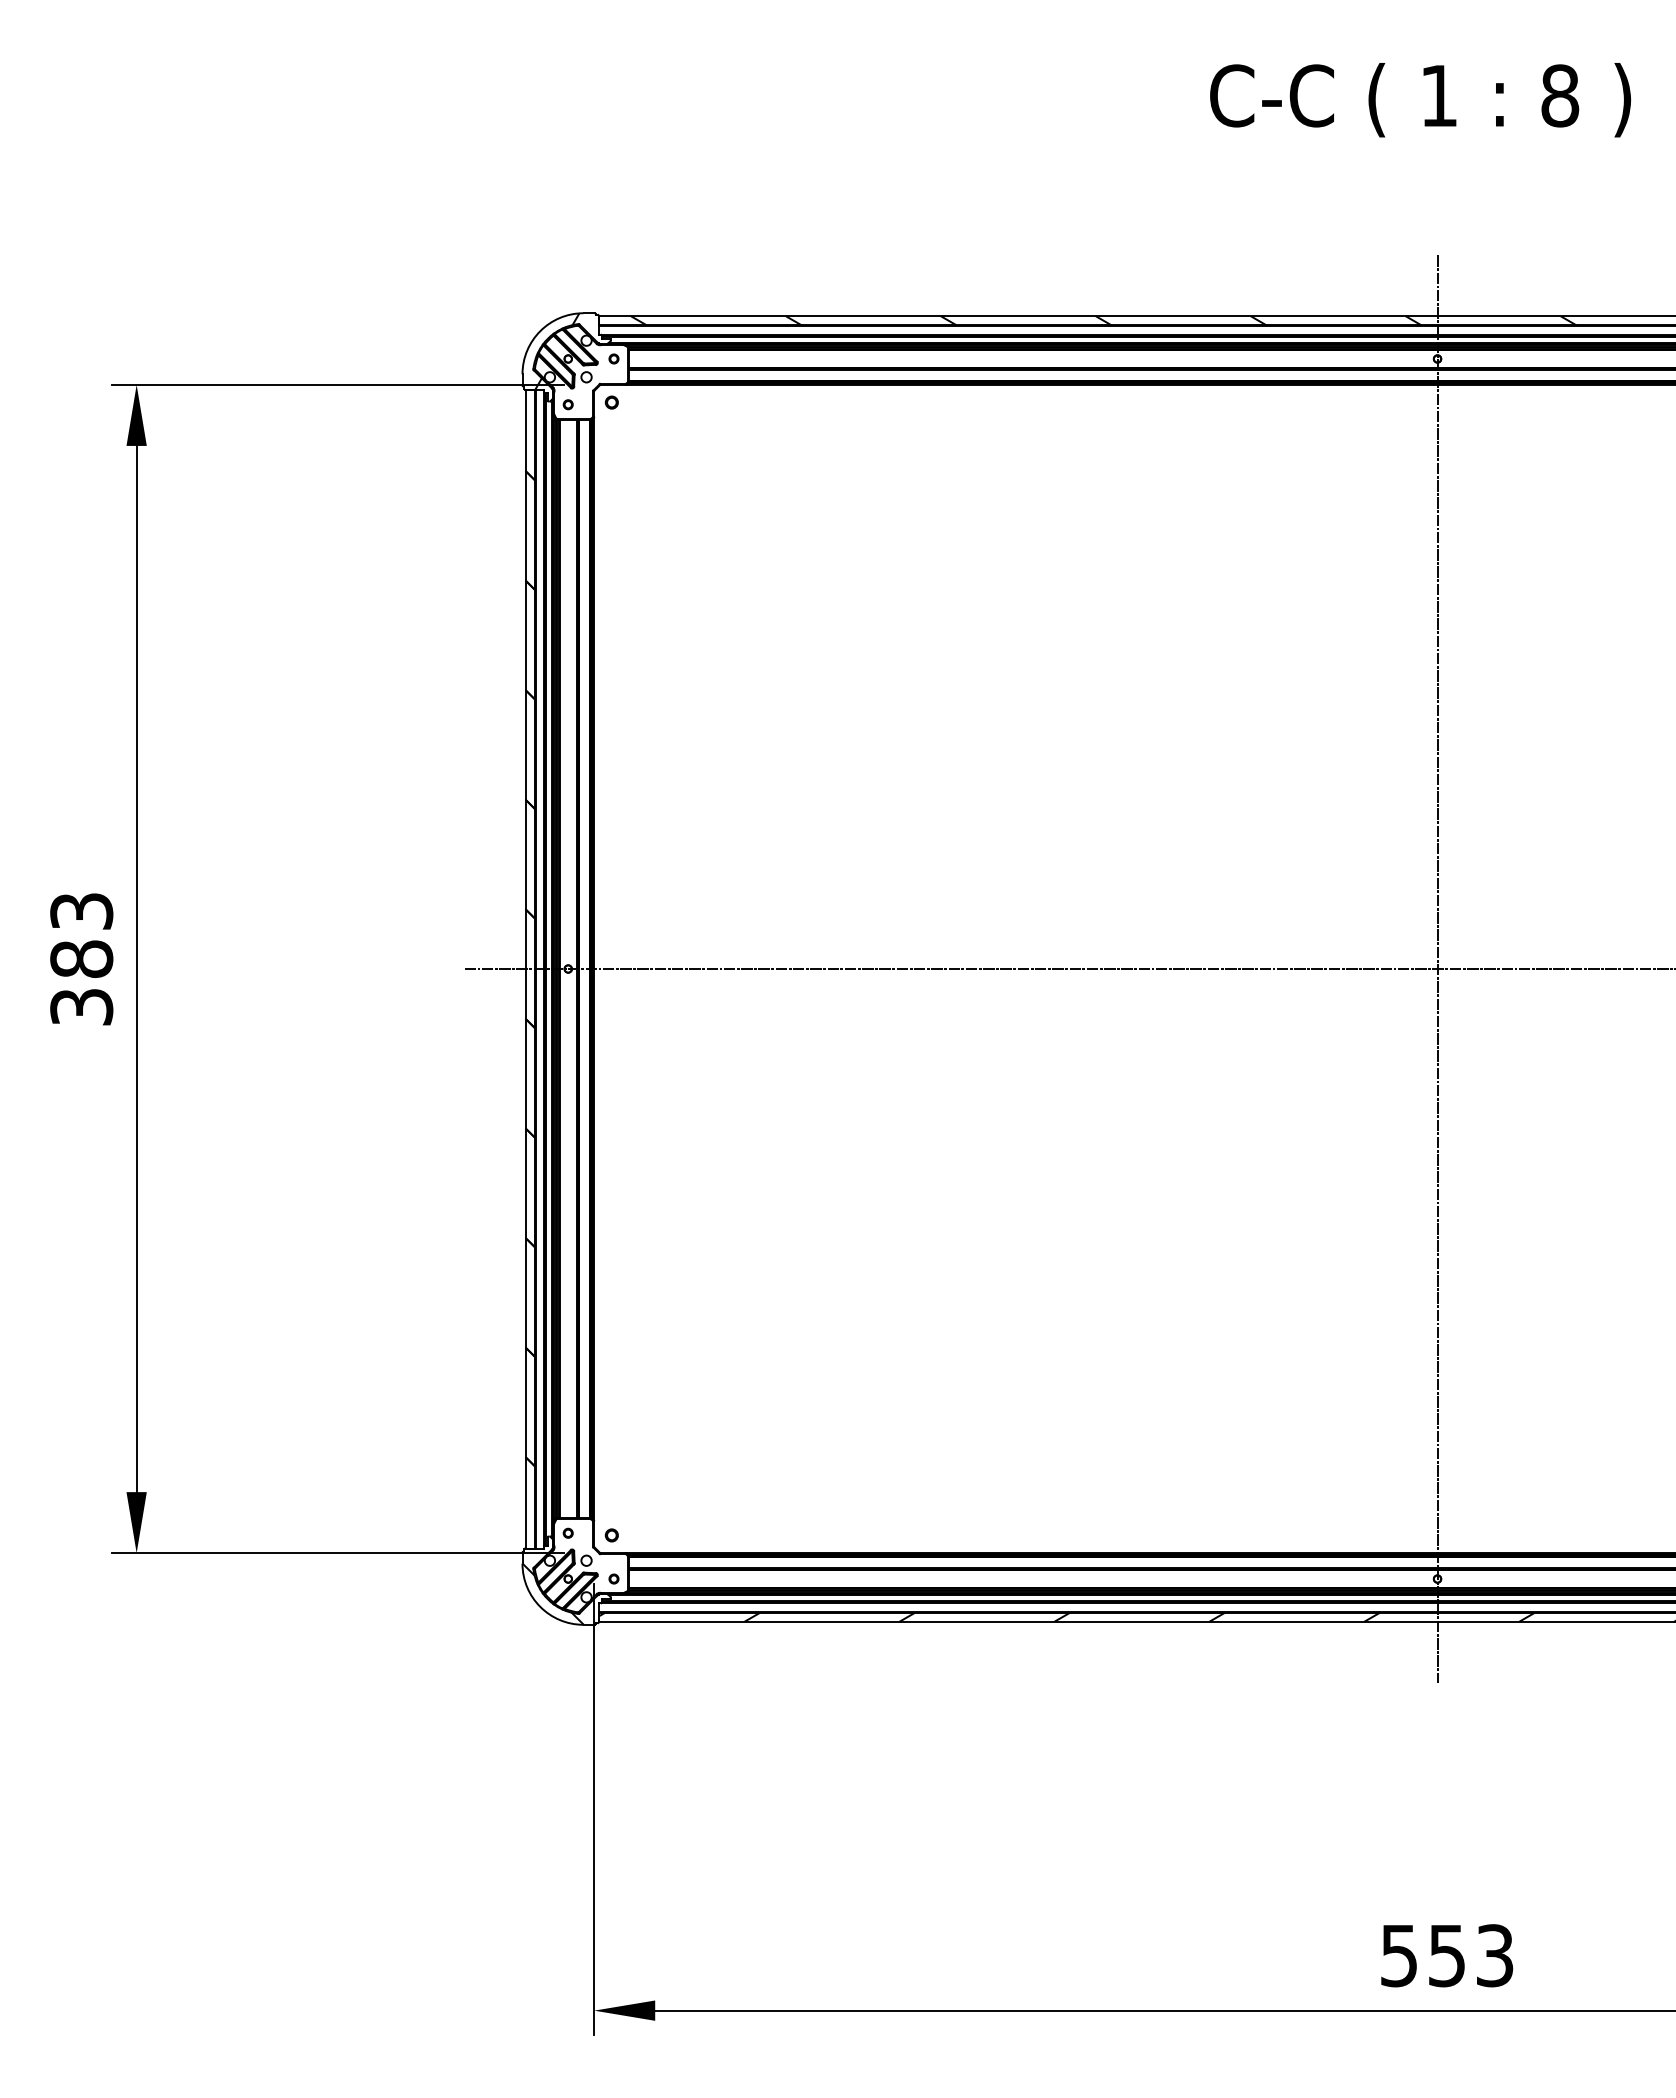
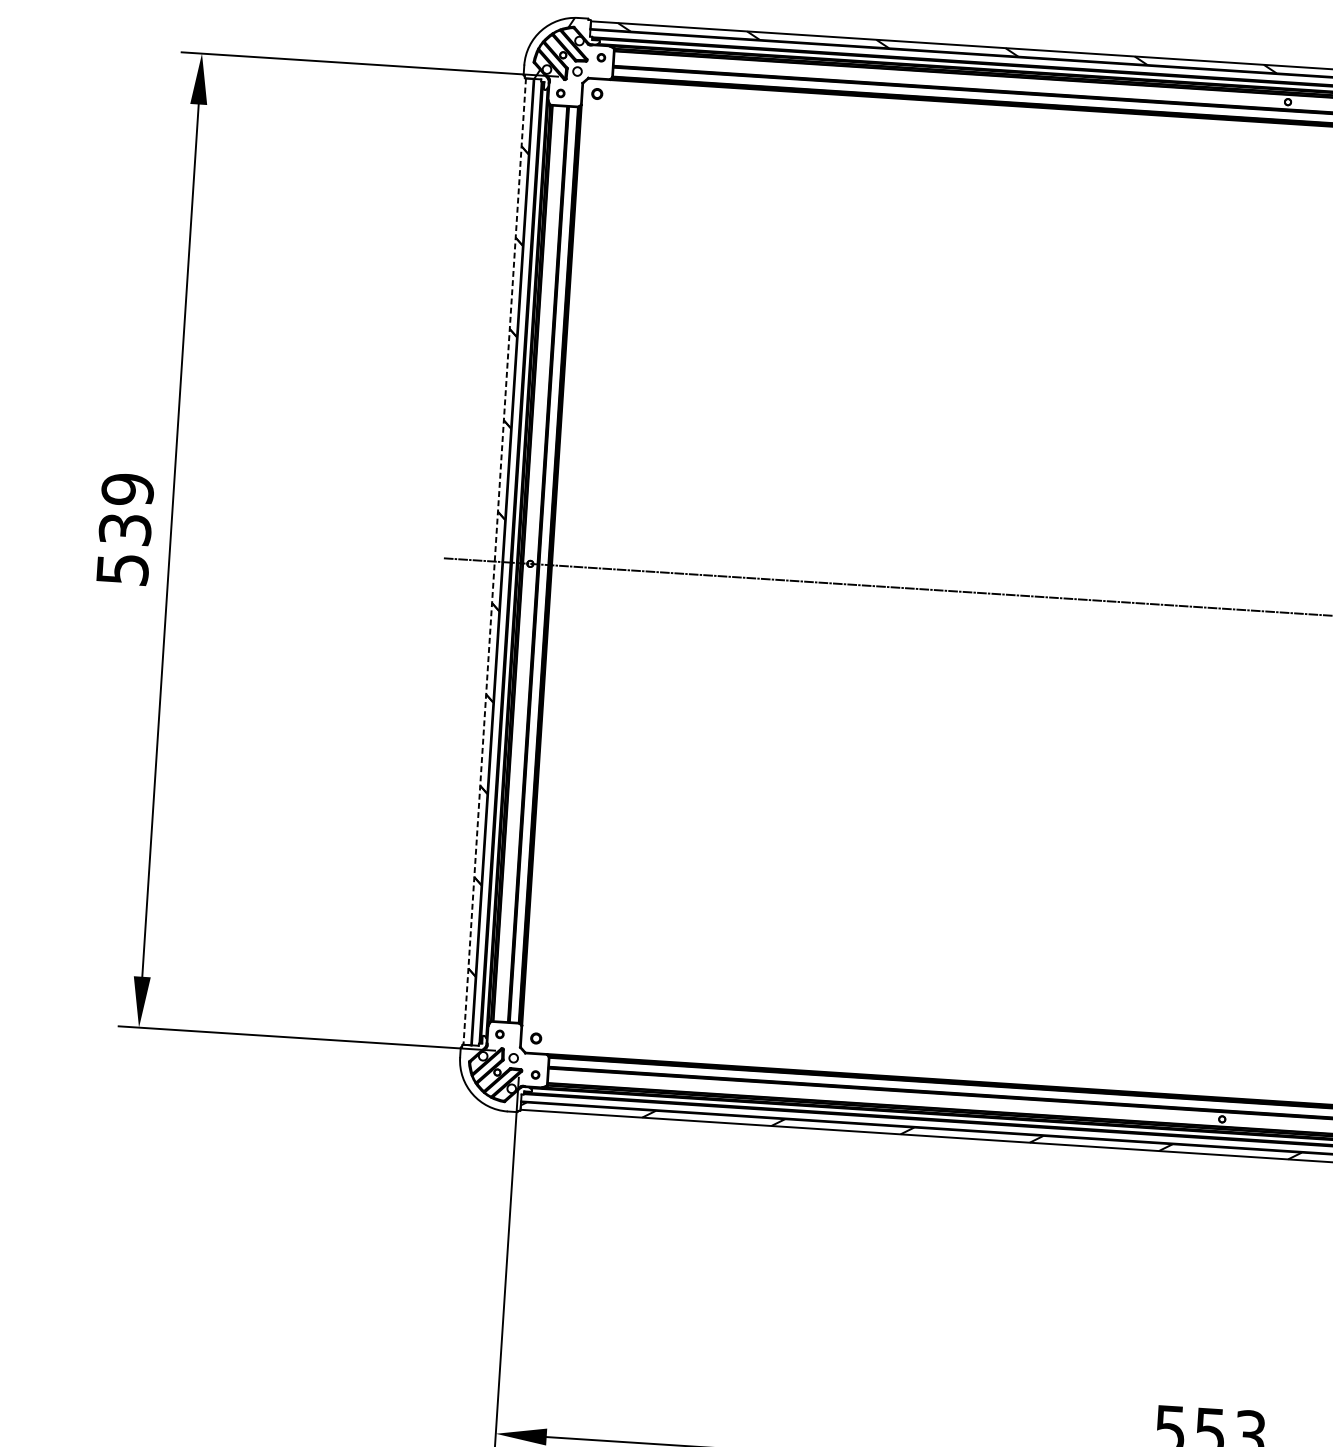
text: (81, 958) -> (125, 528), 383 -> 539
line: (1437, 968) -> (1255, 610), removed
line: (525, 969) -> (494, 562), solid -> dashed
hatch: (552, 1593) -> (483, 1083), removed

